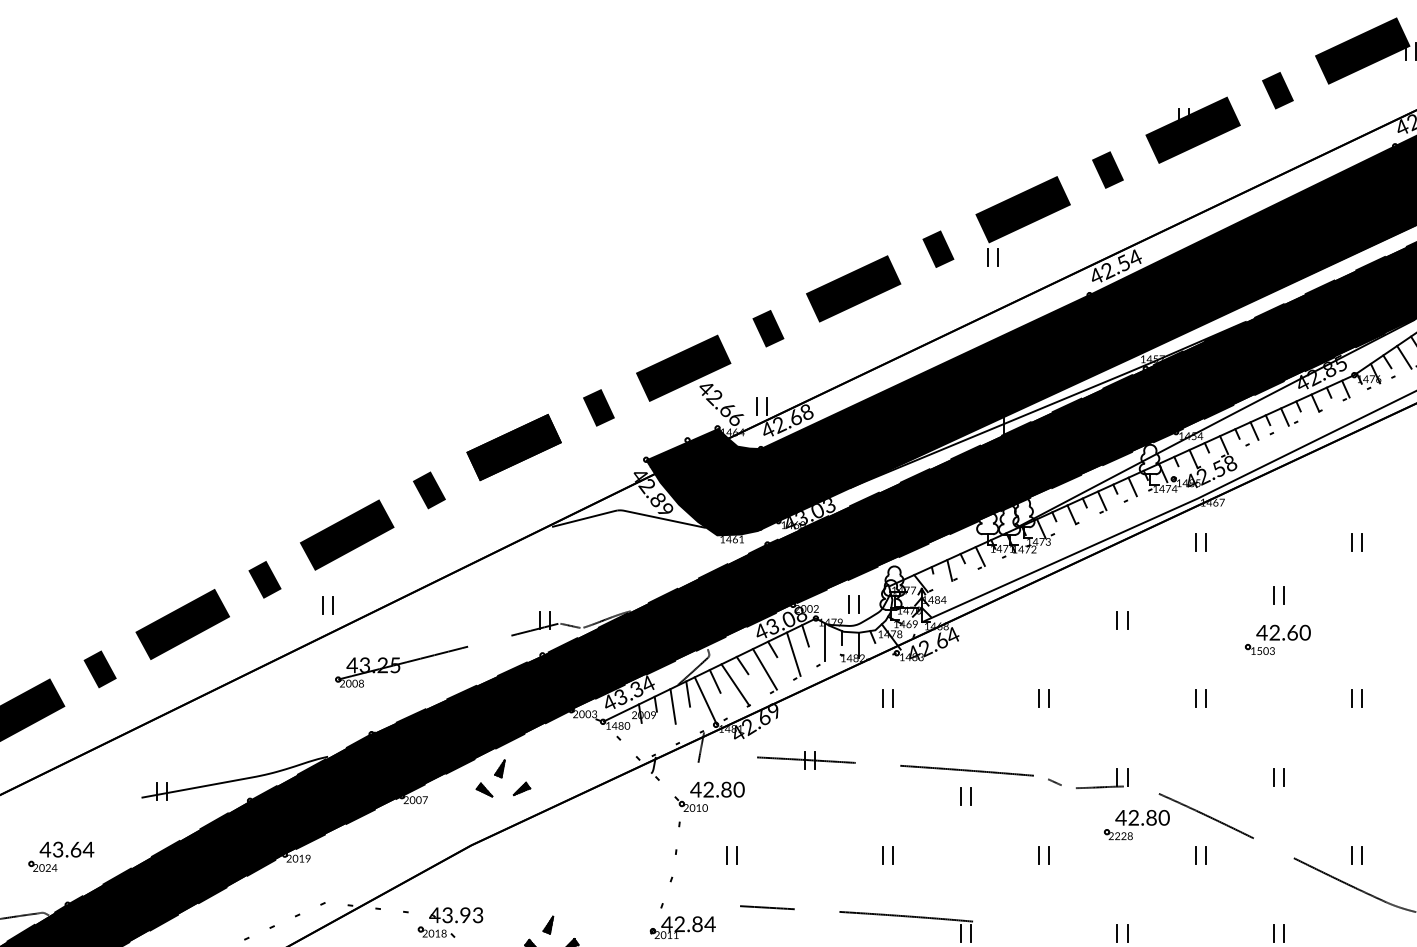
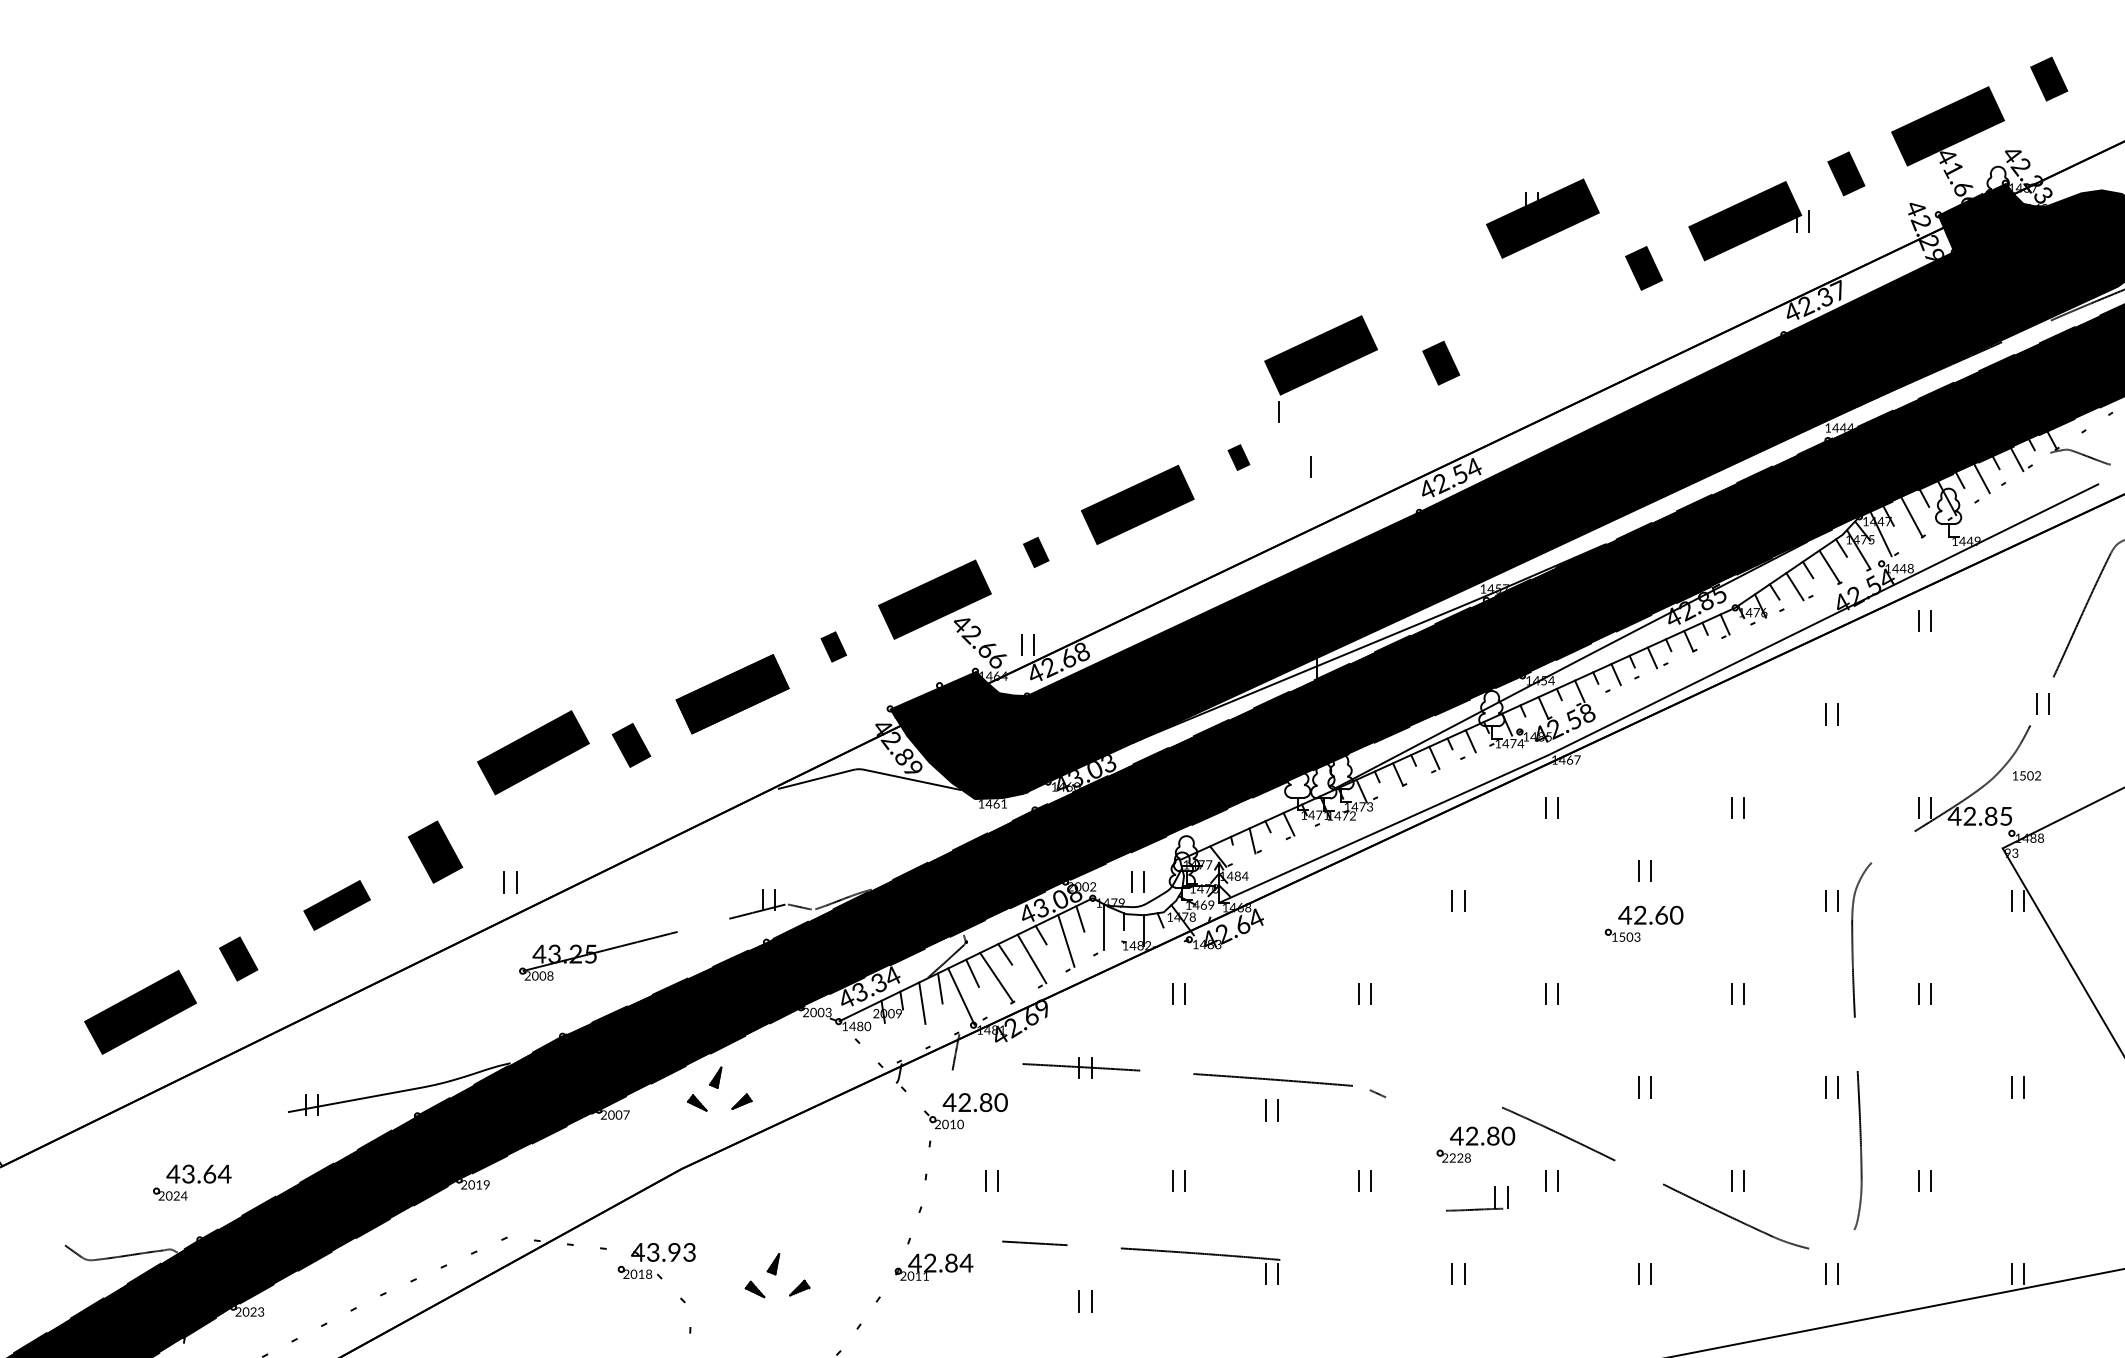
part: (1192, 130) -> (1542, 218), moved
part: (1022, 220) -> (1320, 368), moved
part: (938, 249) -> (1238, 457), size x0.6
part: (768, 328) -> (1036, 552), size x0.7
part: (598, 407) -> (833, 646), size x0.7
part: (347, 534) -> (533, 752), moved
part: (264, 579) -> (434, 851), size x1.4
part: (182, 624) -> (336, 905), size x0.6
part: (1102, 786) -> (1477, 1208), moved

